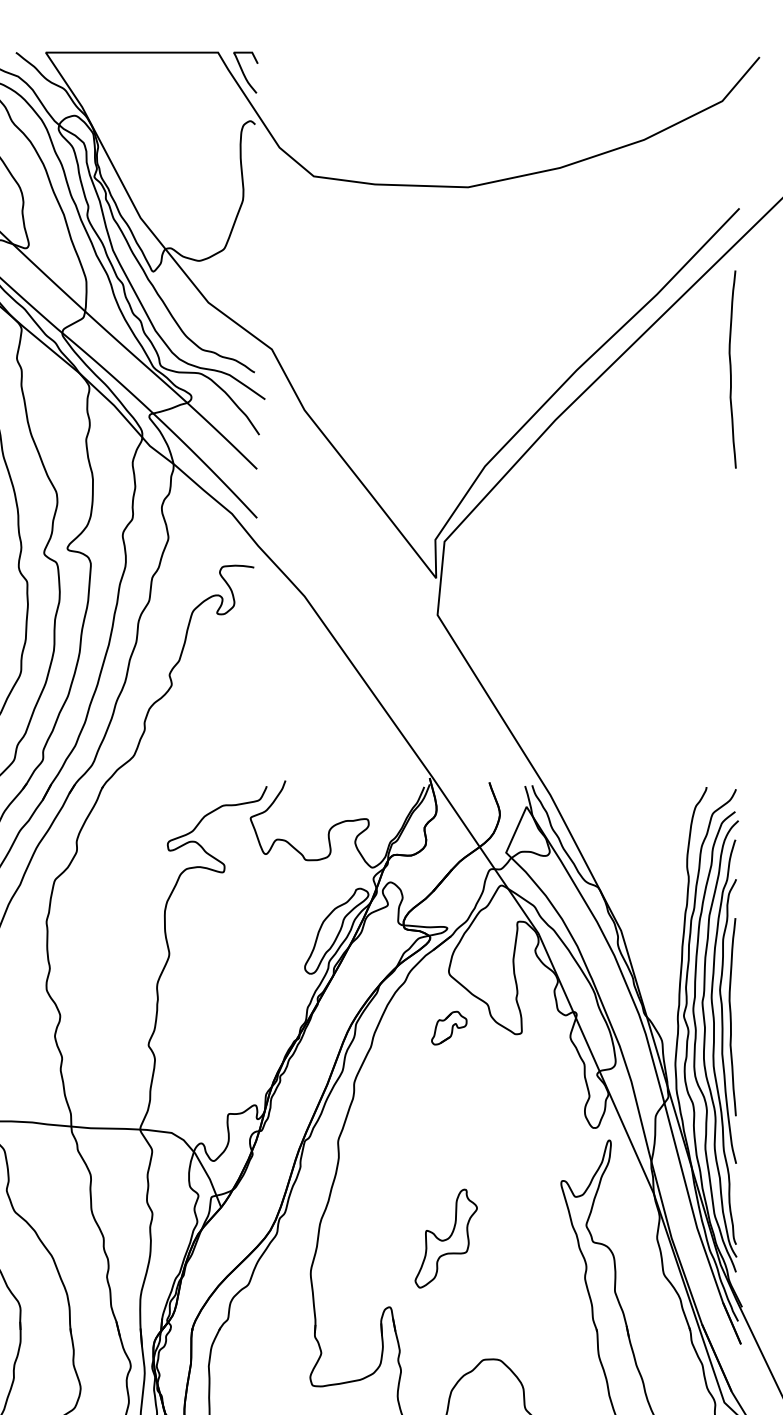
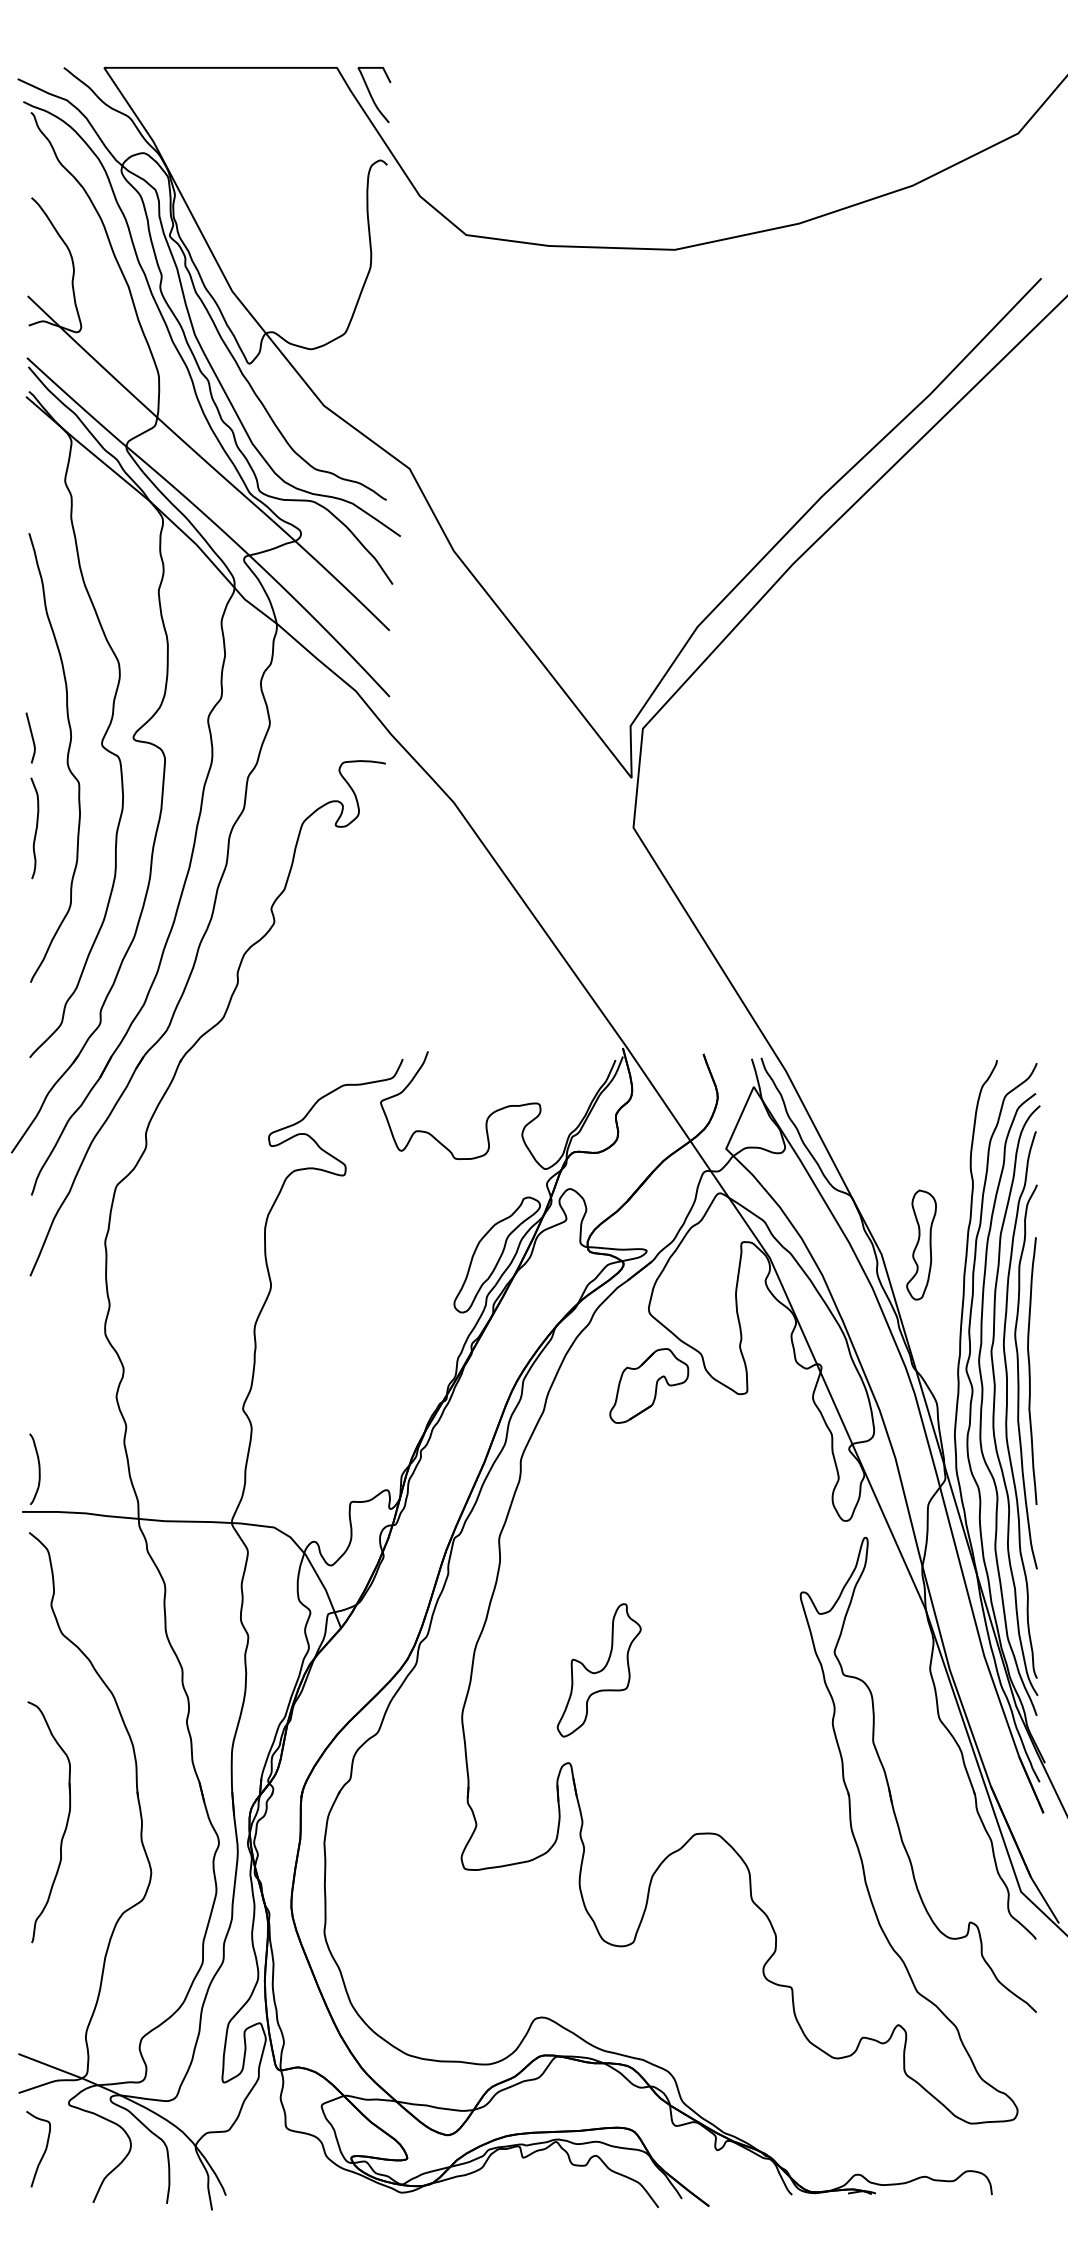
curve: (731, 369) -> (1030, 495), removed
part: (650, 923) -> (921, 1244), added
part: (449, 1027) -> (649, 1385), size x1.67
part: (445, 1238) -> (598, 1670), moved

